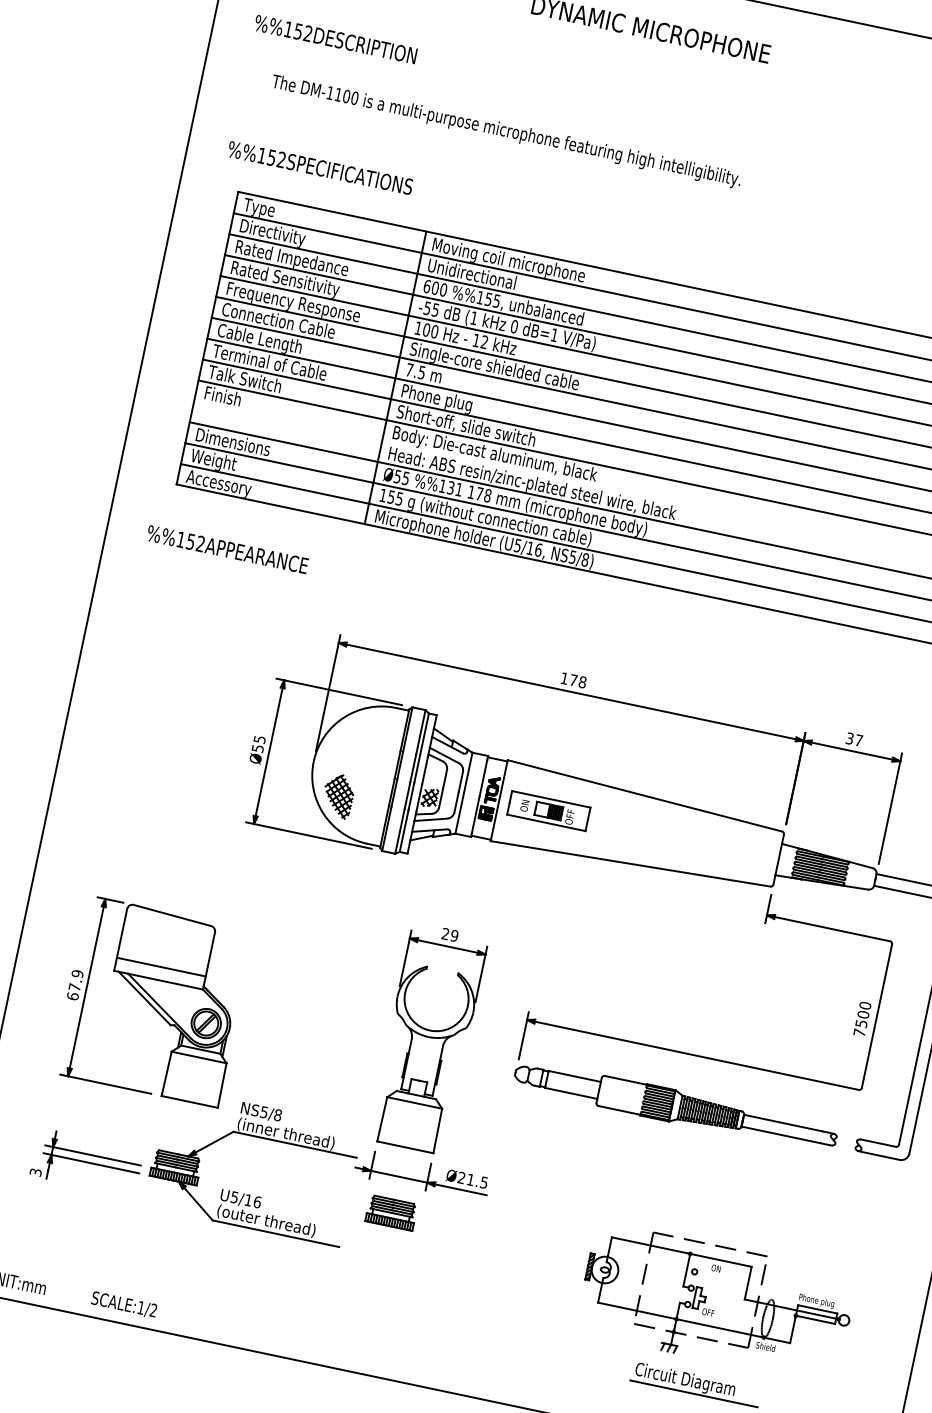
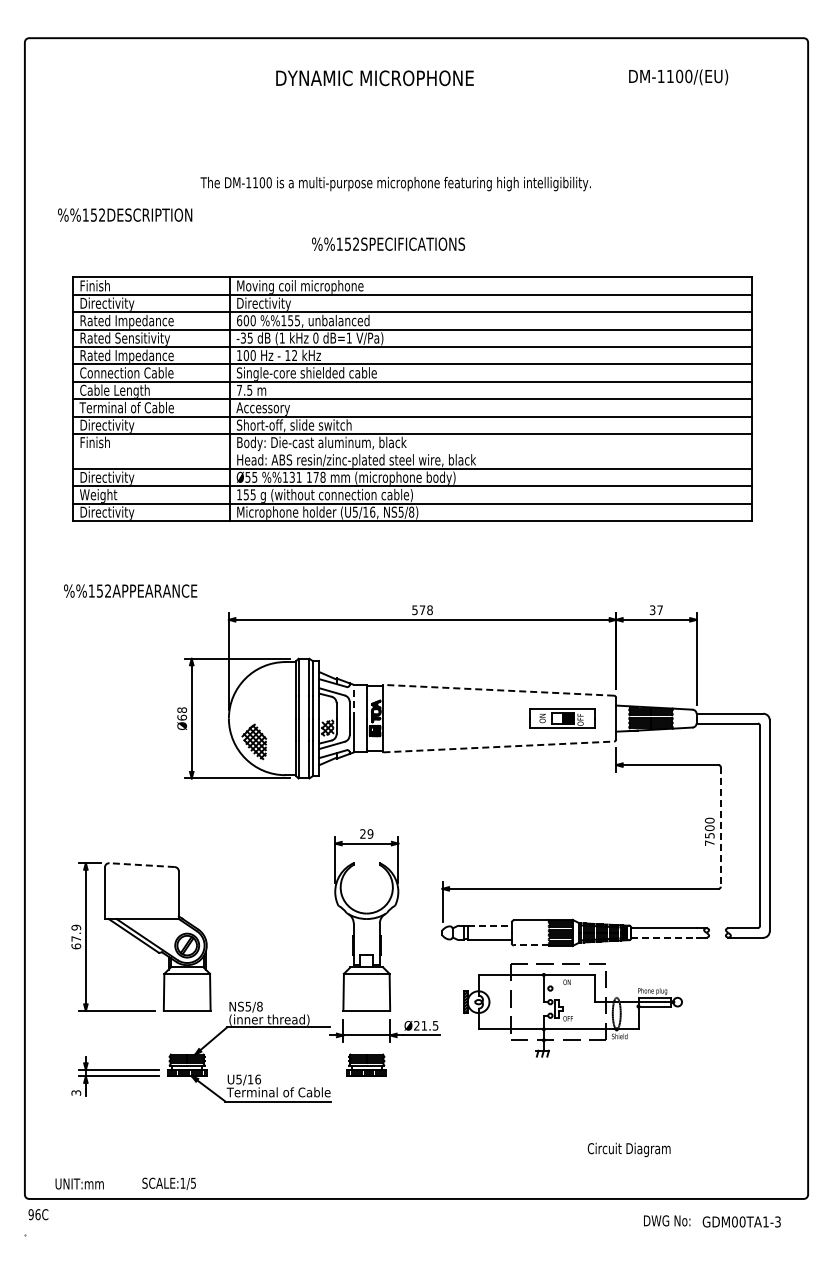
text: (336, 38) -> (125, 214), moved
text: (506, 131) -> (395, 183), moved
text: (320, 167) -> (388, 243), moved
text: (261, 208) -> (94, 286), Type -> Finish
text: (472, 274) -> (273, 303), Unidirectional -> Directivity
text: (293, 301) -> (135, 355), Frequency Response -> Rated Impedance
text: (427, 307) -> (243, 337), -55 -> -35
text: (244, 379) -> (109, 425), Talk Switch -> Directivity
text: (436, 398) -> (265, 408), Phone plug -> Accessory
text: (242, 444) -> (118, 477), Dimensions -> Directivity
text: (218, 483) -> (106, 512), Accessory -> Directivity
text: (227, 548) -> (130, 590), moved
text: (563, 678) -> (414, 610), 178 -> 578
text: (259, 743) -> (182, 713), Ø55 -> Ø68
line: (468, 772) -> (354, 701), solid -> dashed
line: (644, 796) -> (498, 690), solid -> dashed
part: (548, 810) -> (562, 718), moved
line: (631, 863) -> (499, 746), solid -> dashed
line: (172, 916) -> (142, 865), solid -> dashed
line: (160, 967) -> (141, 908), removed
line: (876, 1016) -> (720, 827), solid -> dashed
line: (574, 1075) -> (489, 925), solid -> dashed
line: (618, 1110) -> (530, 945), solid -> dashed
line: (781, 1134) -> (664, 937), solid -> dashed
text: (278, 1222) -> (278, 1092), (outer thread) -> Terminal of Cable
part: (715, 1303) -> (572, 1010), moved
text: (153, 1309) -> (193, 1182), SCALE:1/2 -> SCALE:1/5
line: (694, 1393) -> (638, 1158), removed

